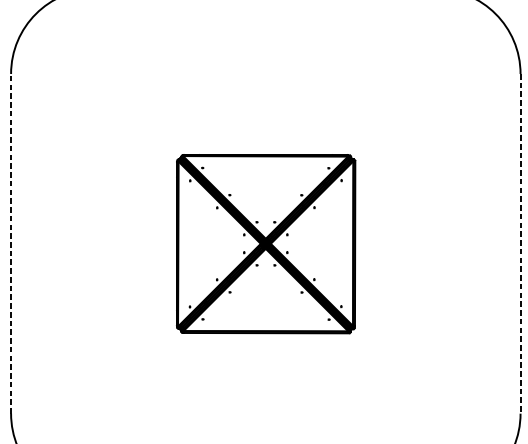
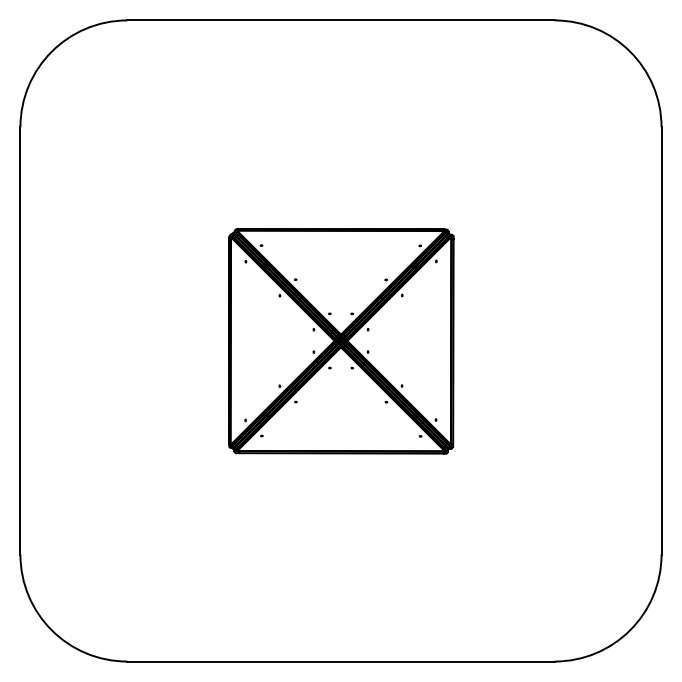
line: (11, 243) -> (20, 340), dashed -> solid
line: (520, 243) -> (661, 340), dashed -> solid

